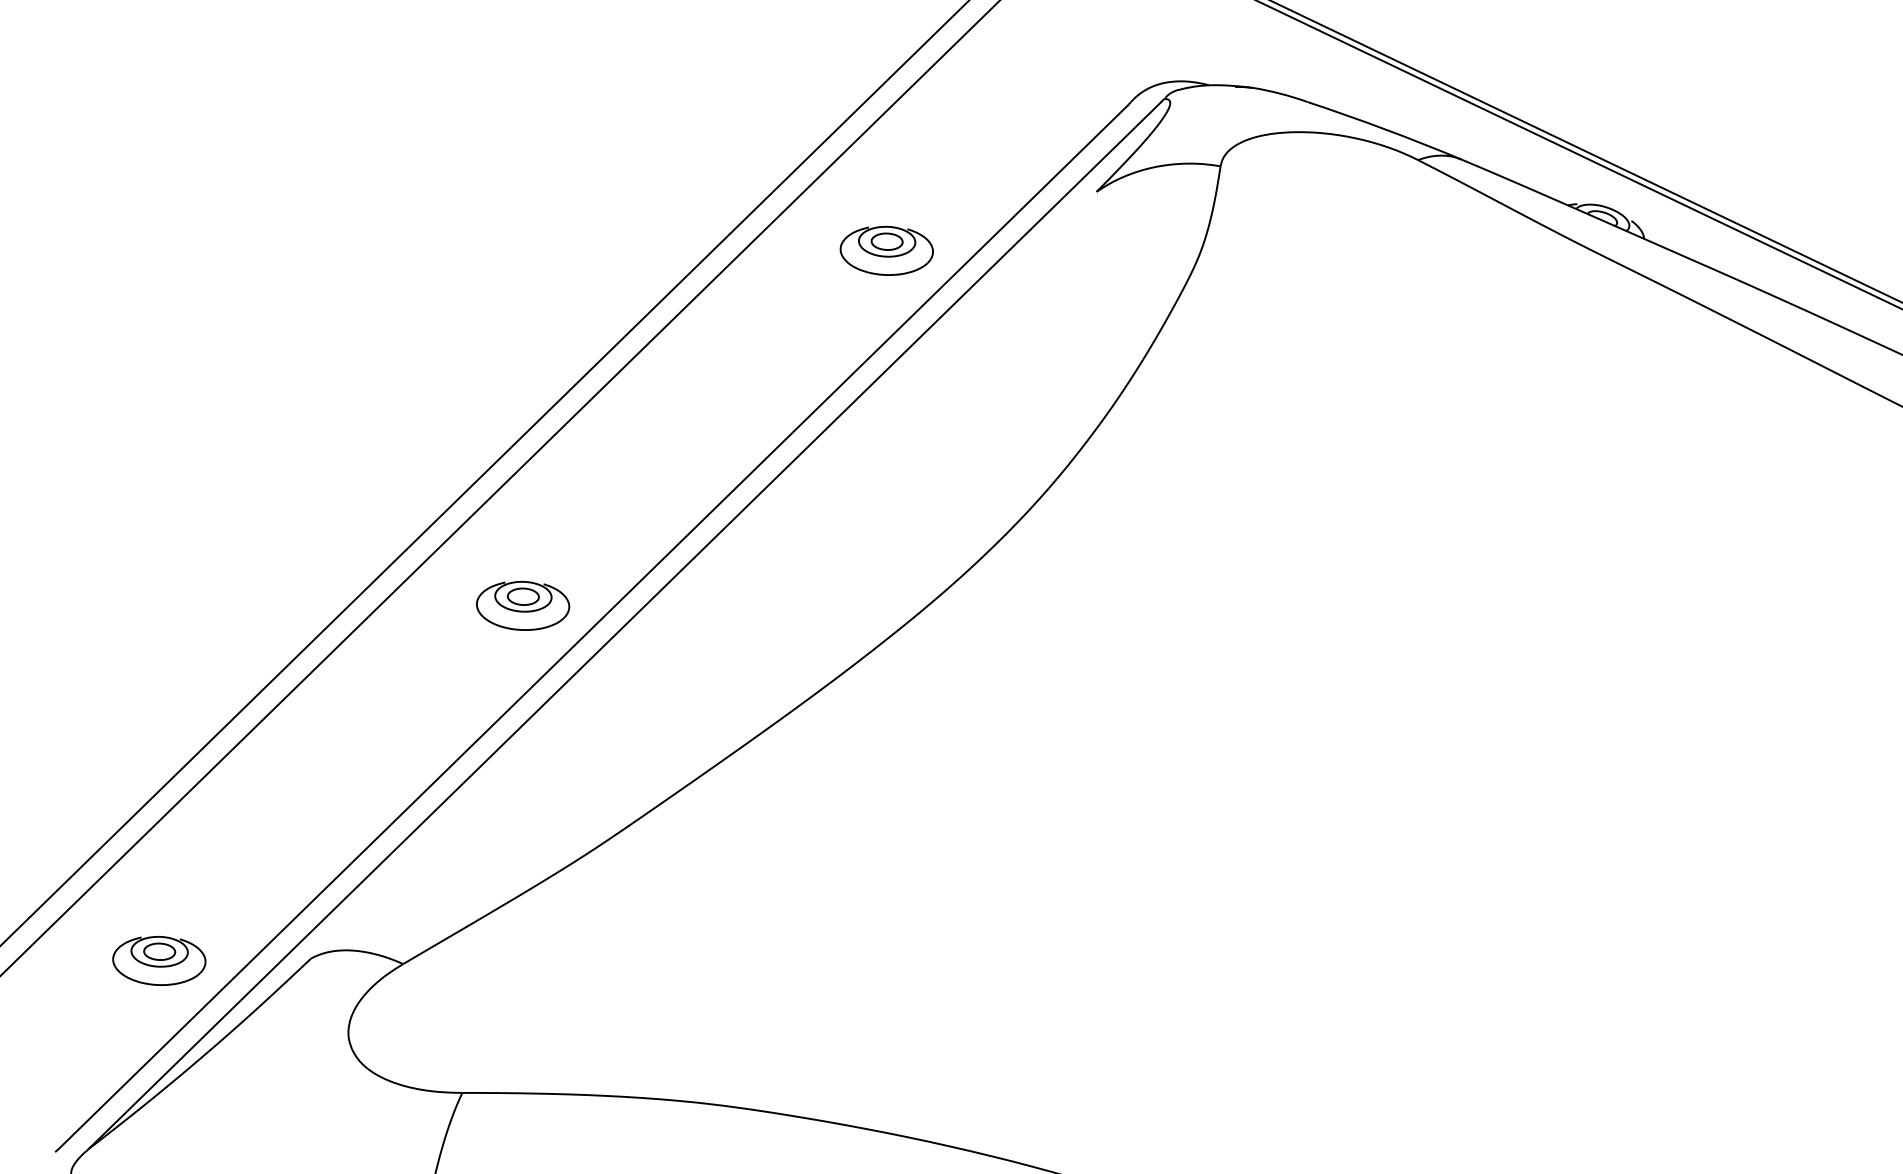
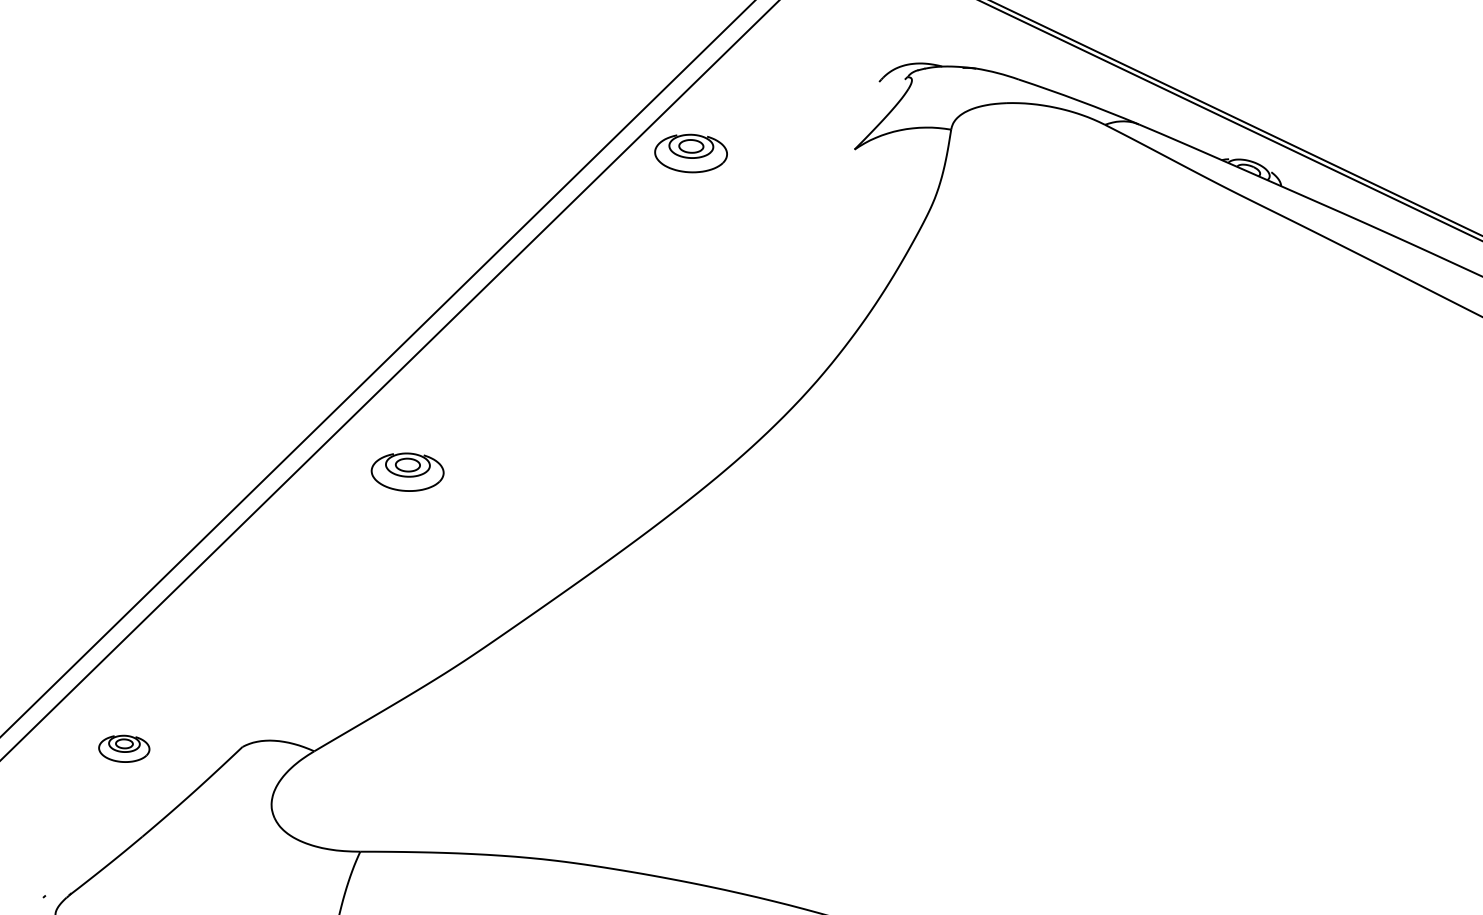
part: (886, 250) -> (690, 153), moved
line: (626, 624) -> (488, 486), removed
line: (593, 627) -> (462, 489), removed
part: (159, 960) -> (124, 748), size x0.7

